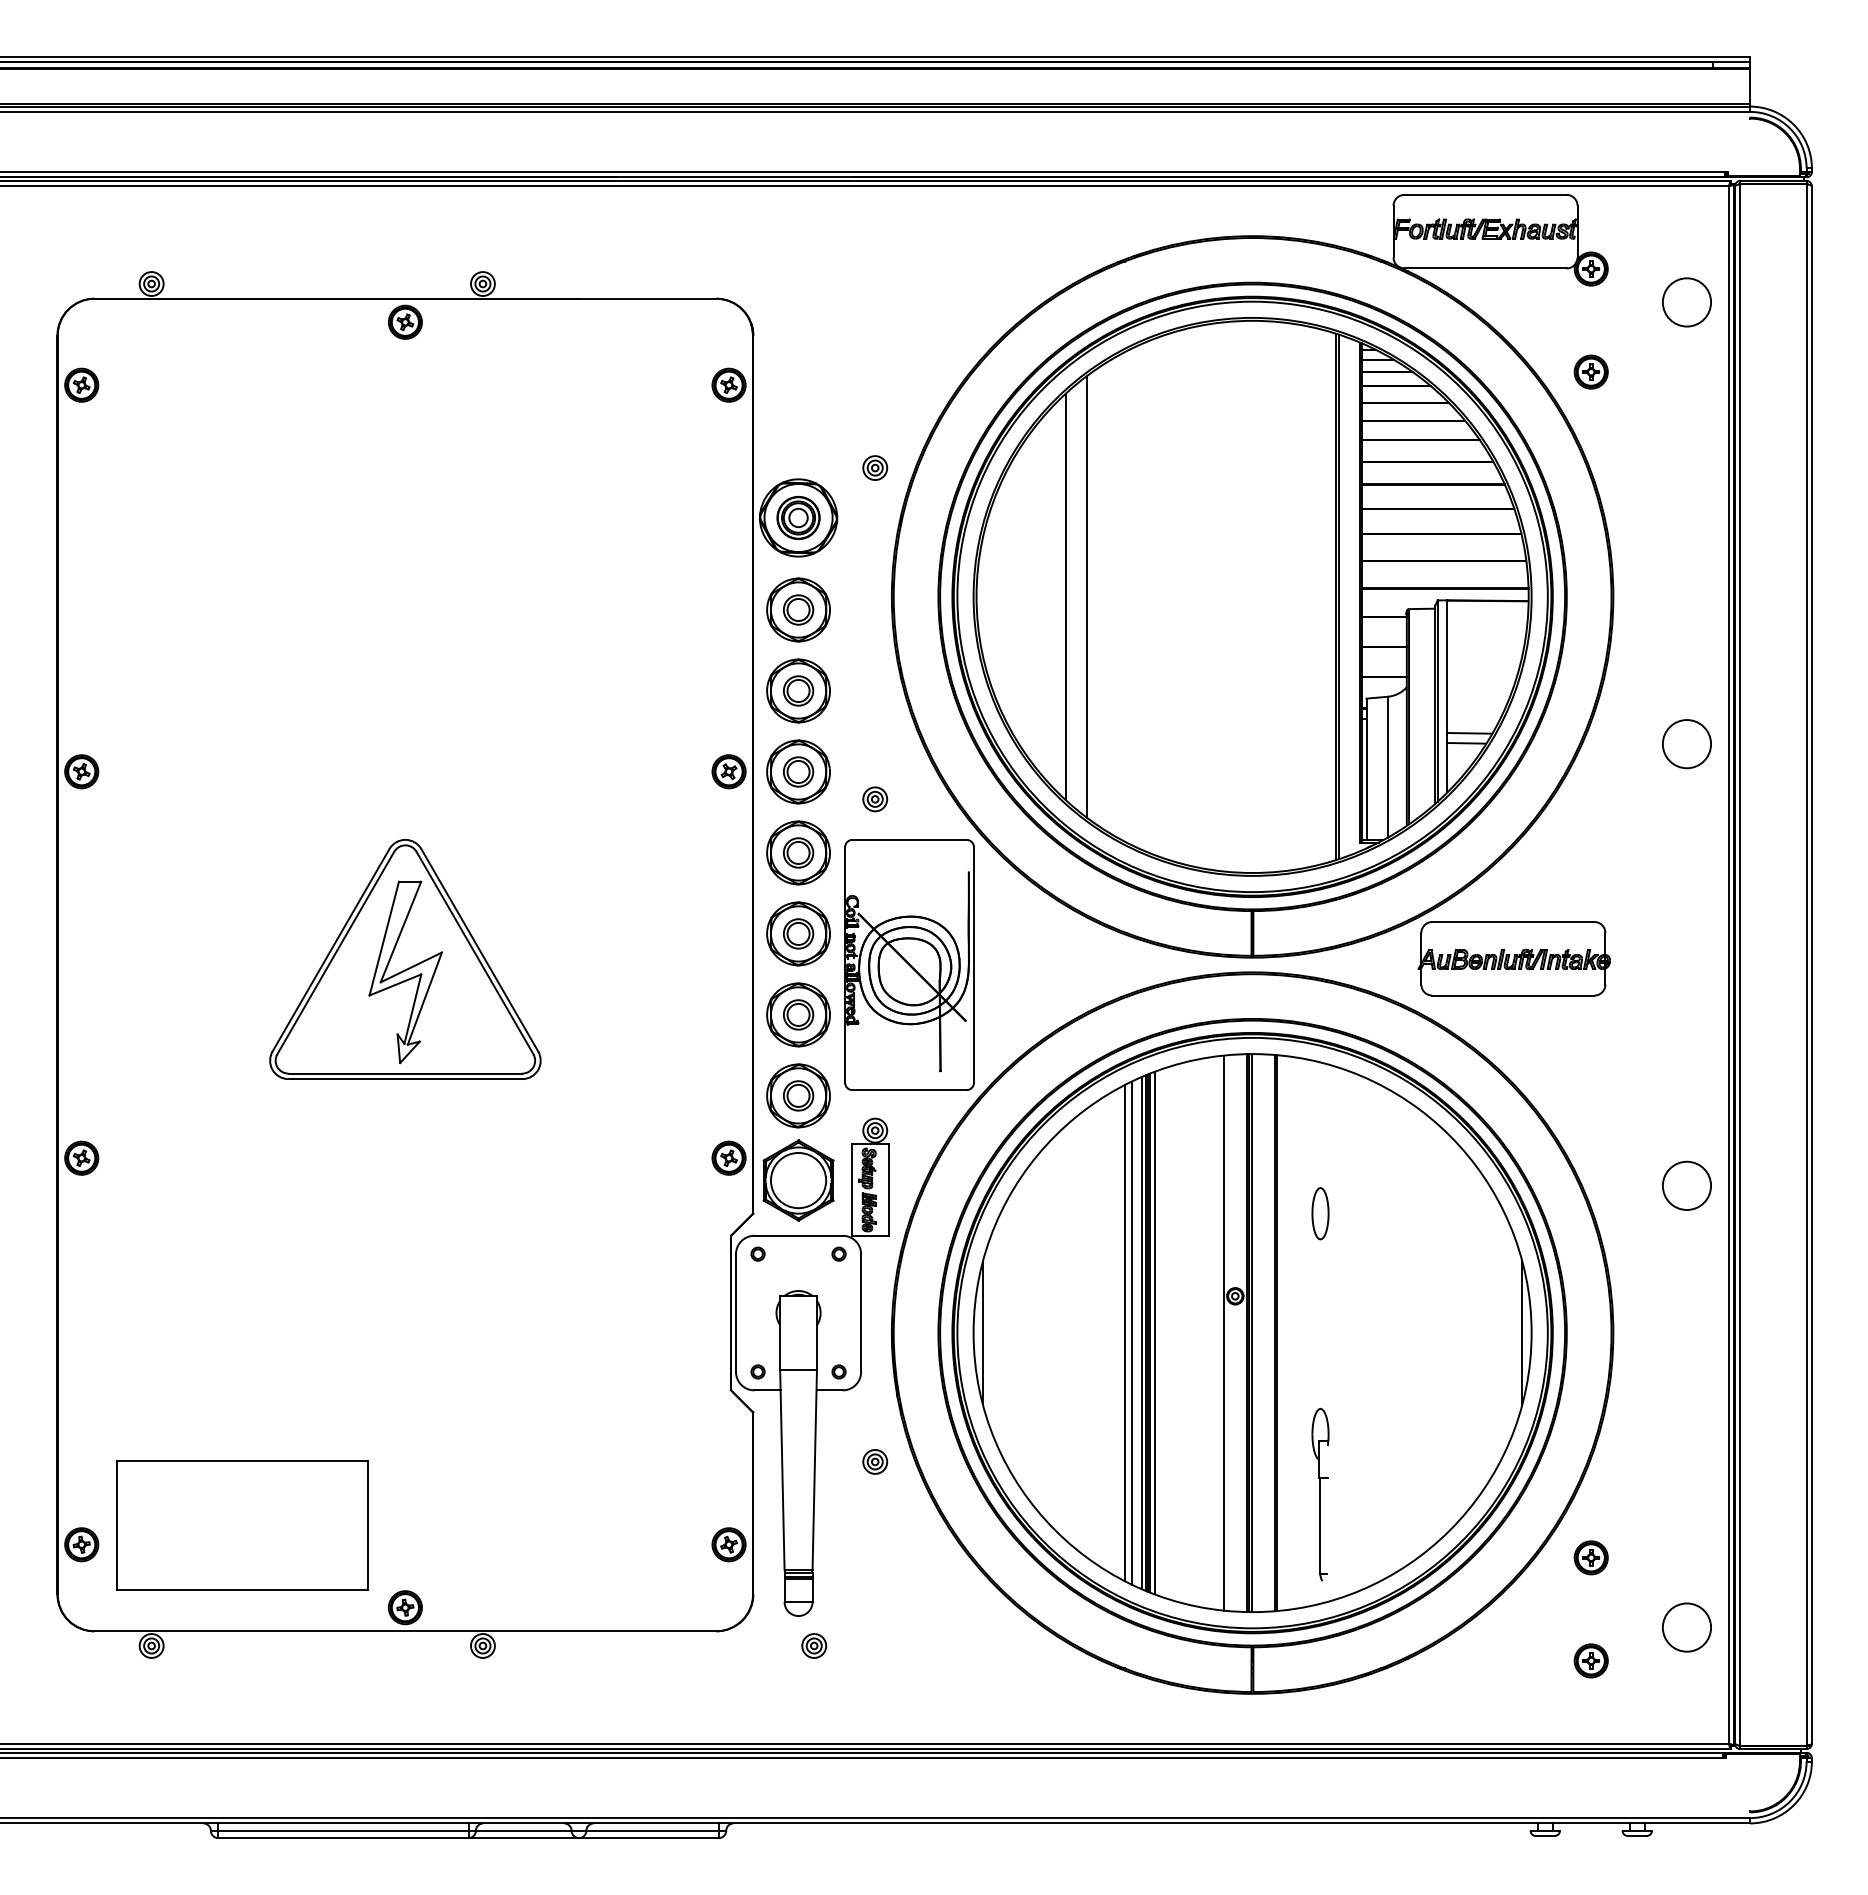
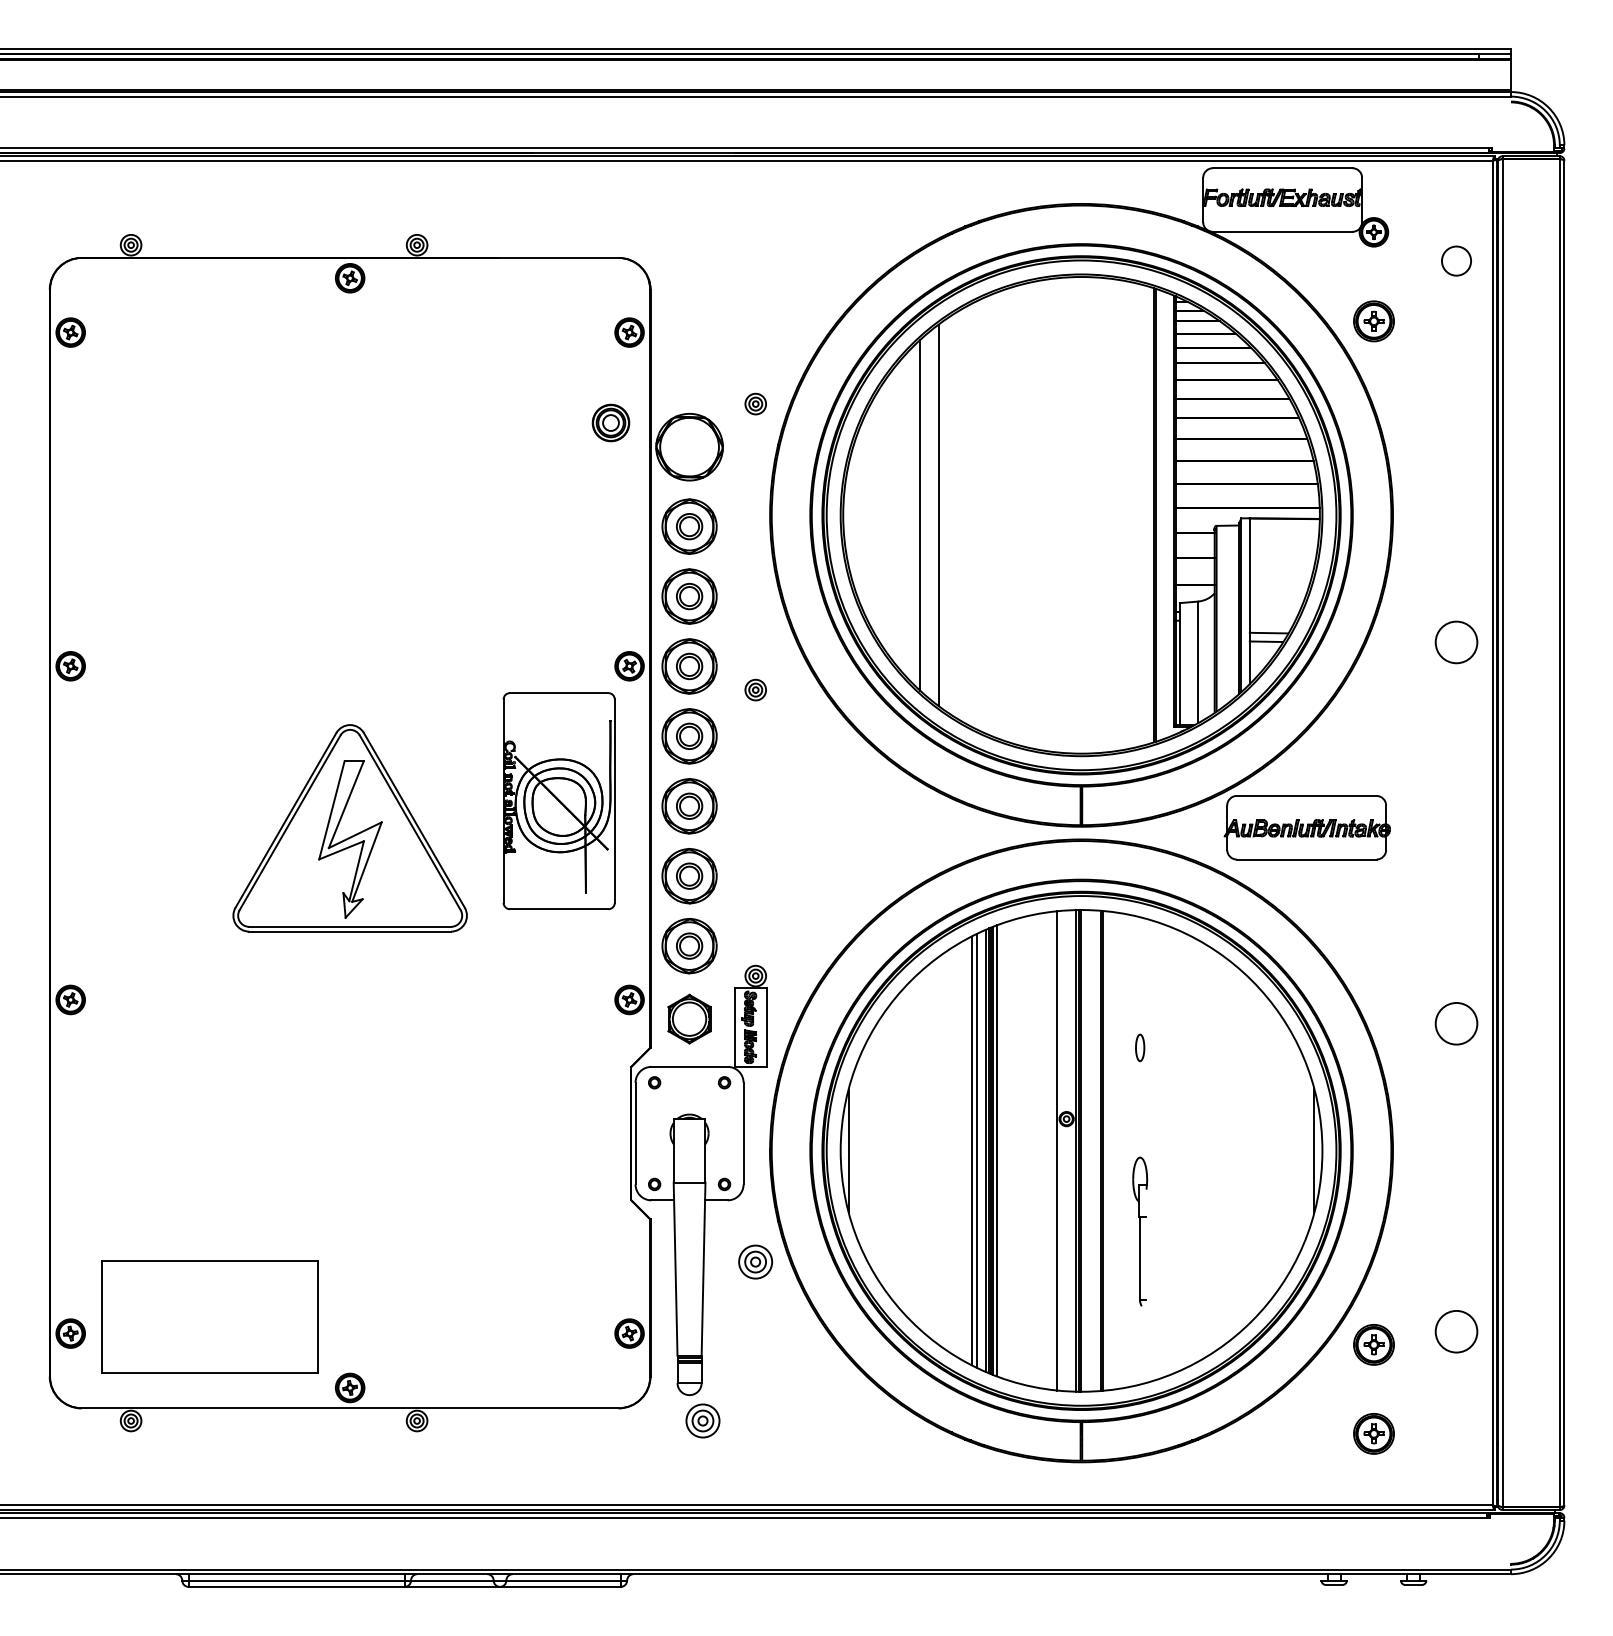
circle: (1686, 302) -> (1456, 261), size x0.7
part: (1590, 371) -> (1373, 320), size x1.4
part: (798, 517) -> (610, 422), moved
part: (909, 964) -> (559, 800), moved
part: (798, 1180) -> (689, 1019), size x0.7
part: (1320, 1213) -> (1140, 1047), size x0.6
part: (875, 1461) -> (755, 1261), size x1.6
part: (1320, 1494) -> (1140, 1231), moved
part: (1590, 1557) -> (1373, 1344), size x1.4
circle: (1686, 1627) -> (1456, 1331), moved
part: (814, 1645) -> (703, 1420), size x1.6
part: (1590, 1660) -> (1373, 1433), size x1.4

